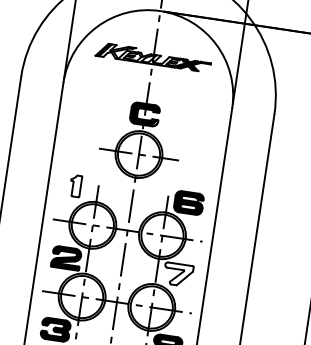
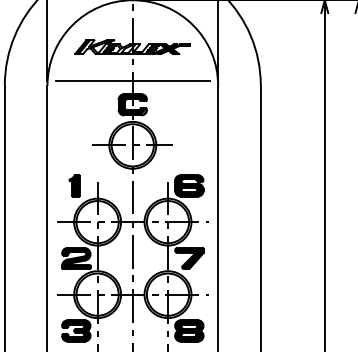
line: (148, 91) -> (132, 81), added
fill: (75, 185) -> (74, 185), added
fill: (178, 274) -> (189, 258), added

